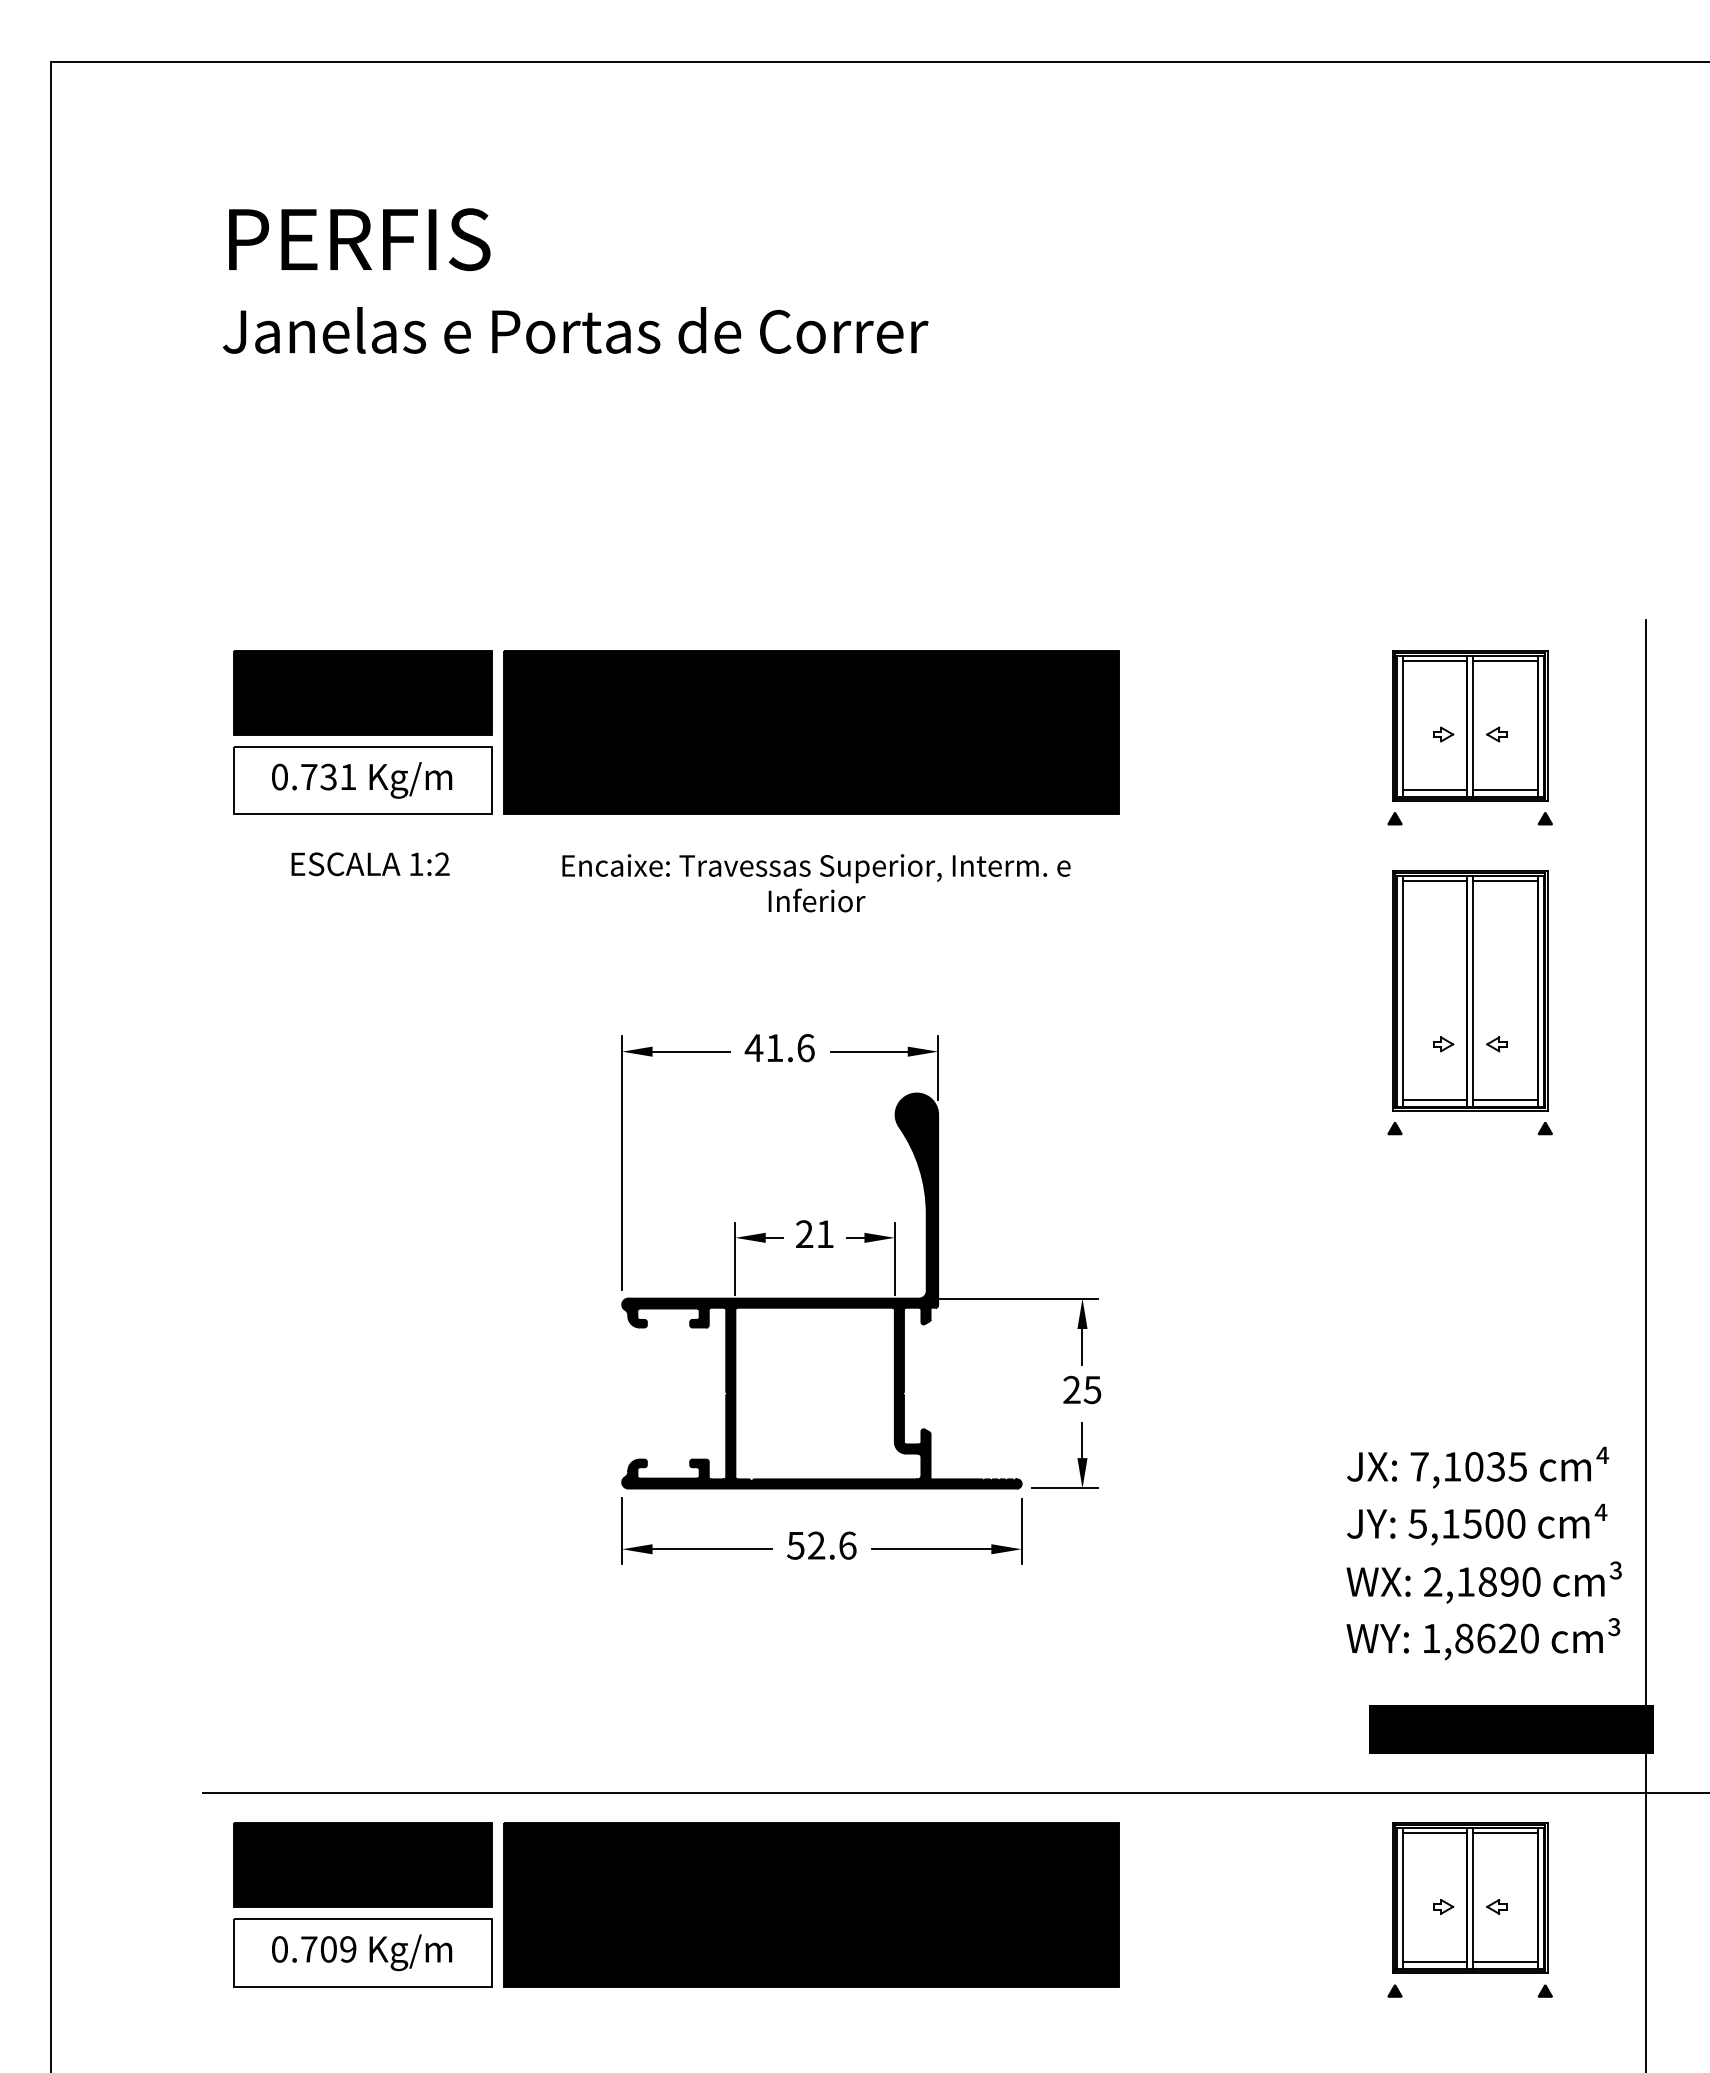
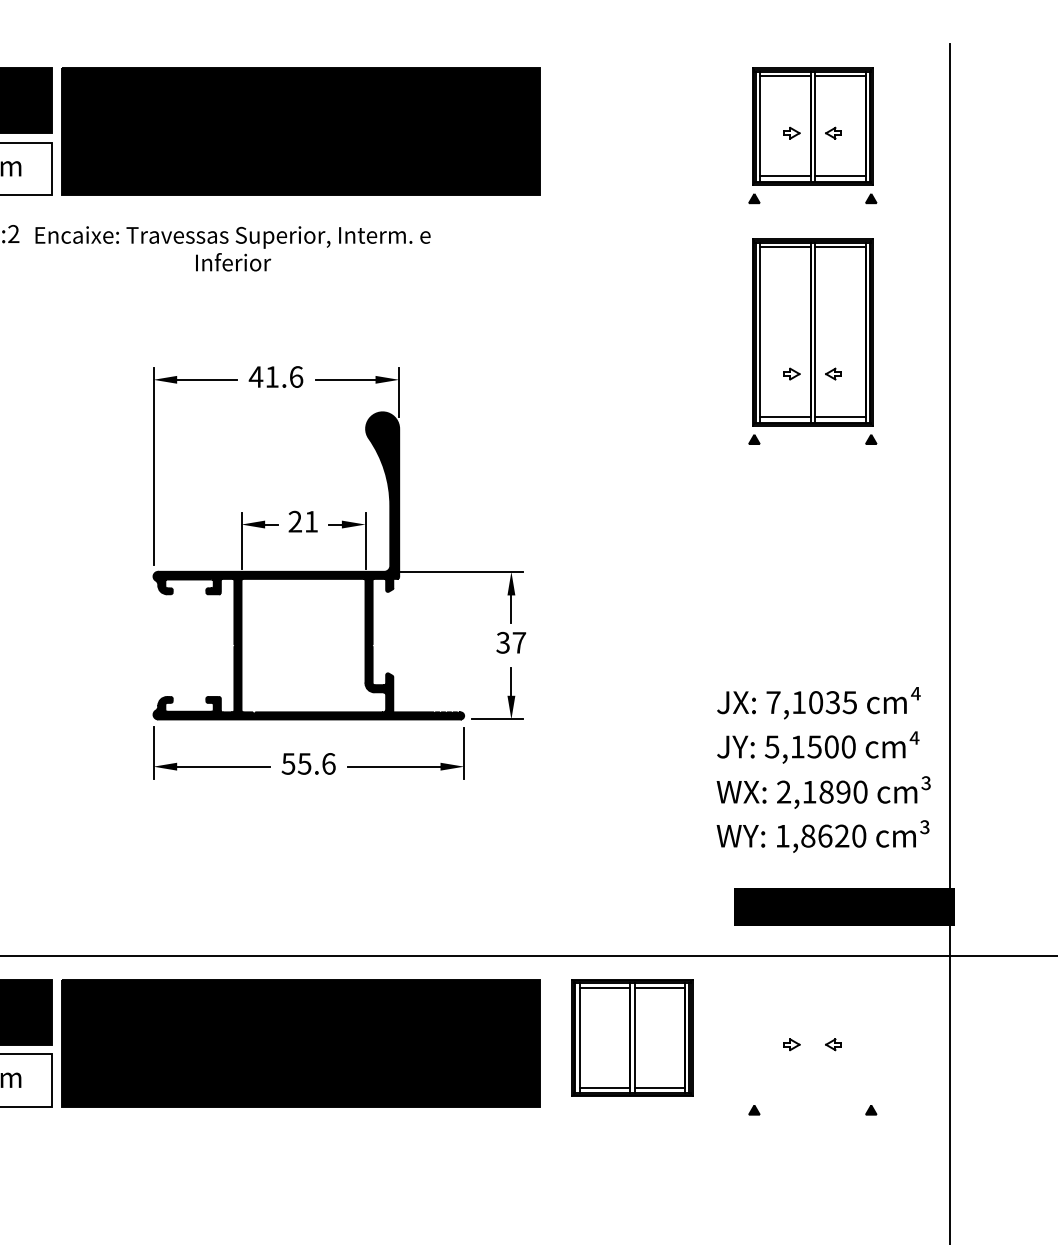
text: (816, 883) -> (233, 249), moved
text: (1082, 1390) -> (511, 643), 25 -> 37
text: (816, 1545) -> (304, 763), 52.6 -> 55.6
part: (1470, 1897) -> (632, 1037), moved

